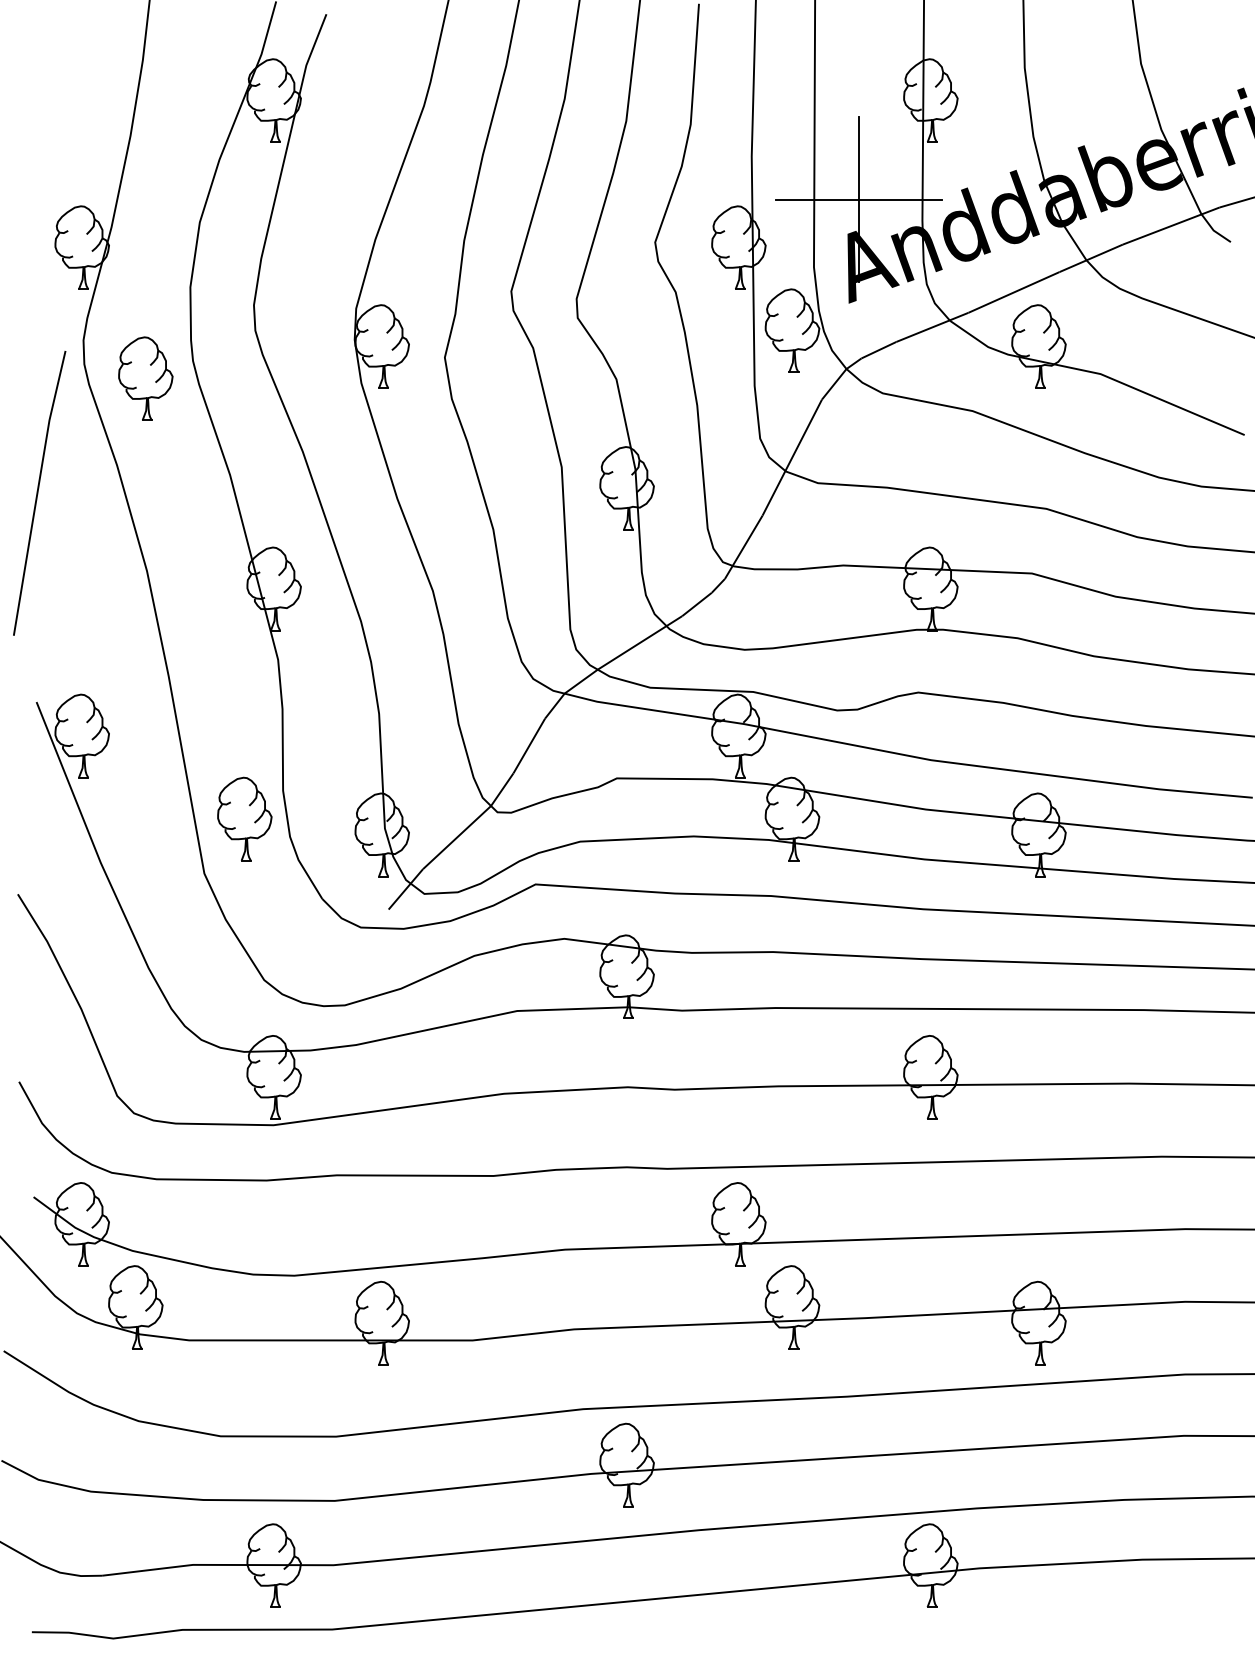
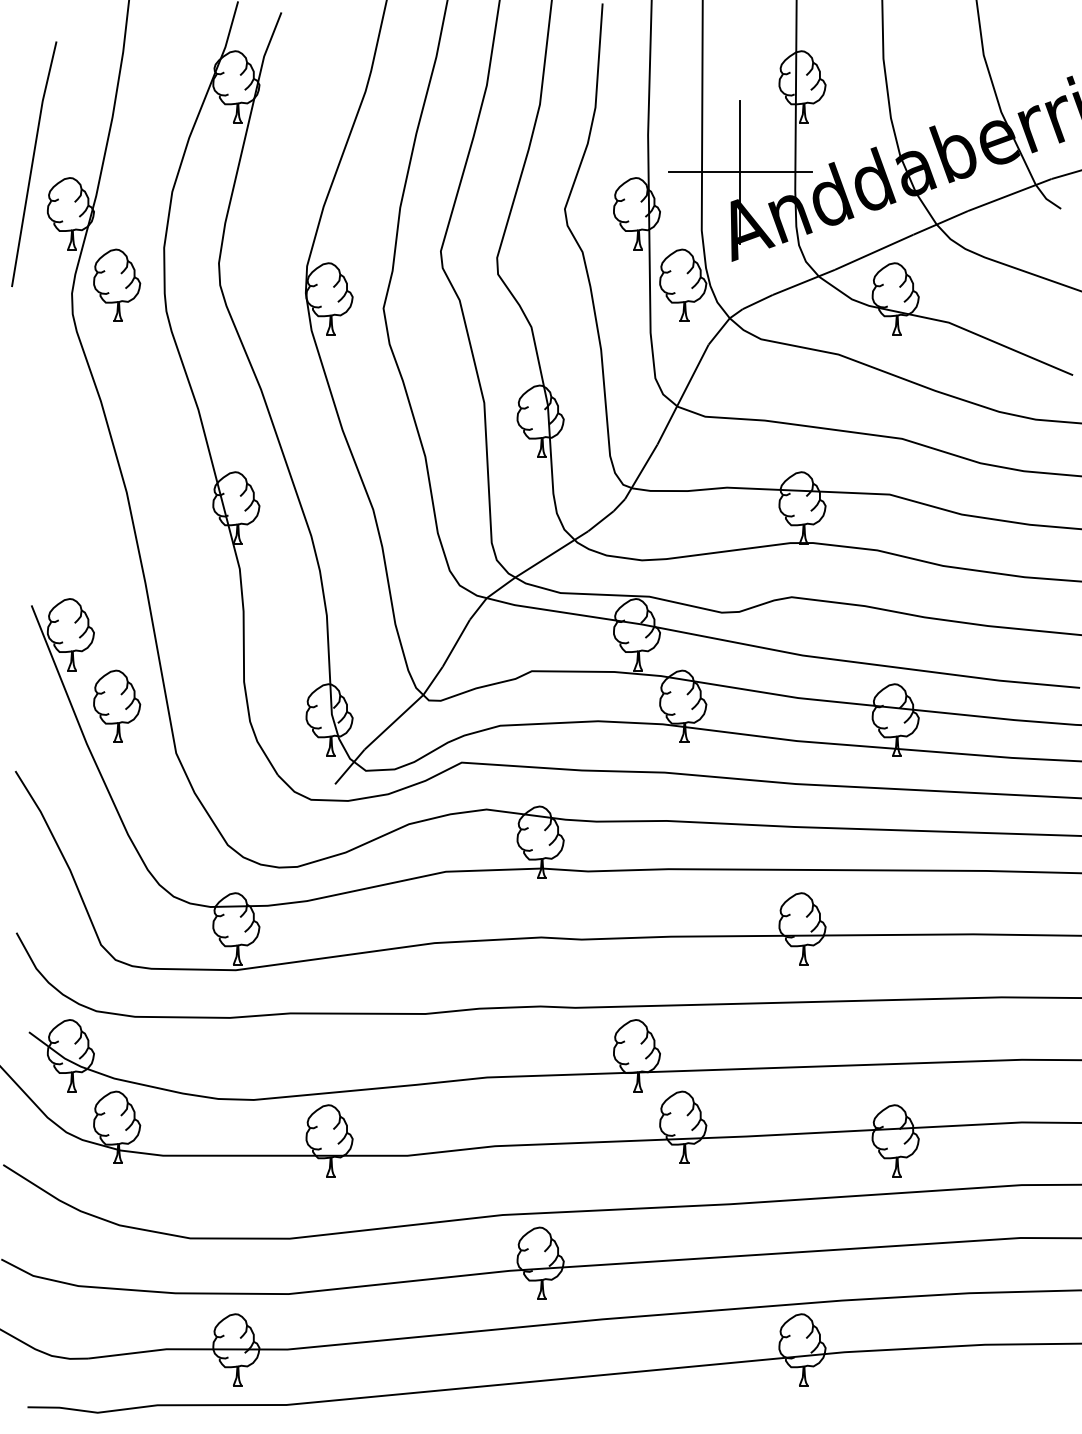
part: (145, 378) -> (116, 285), moved
line: (38, 493) -> (33, 164), moved
part: (244, 818) -> (116, 705), moved

